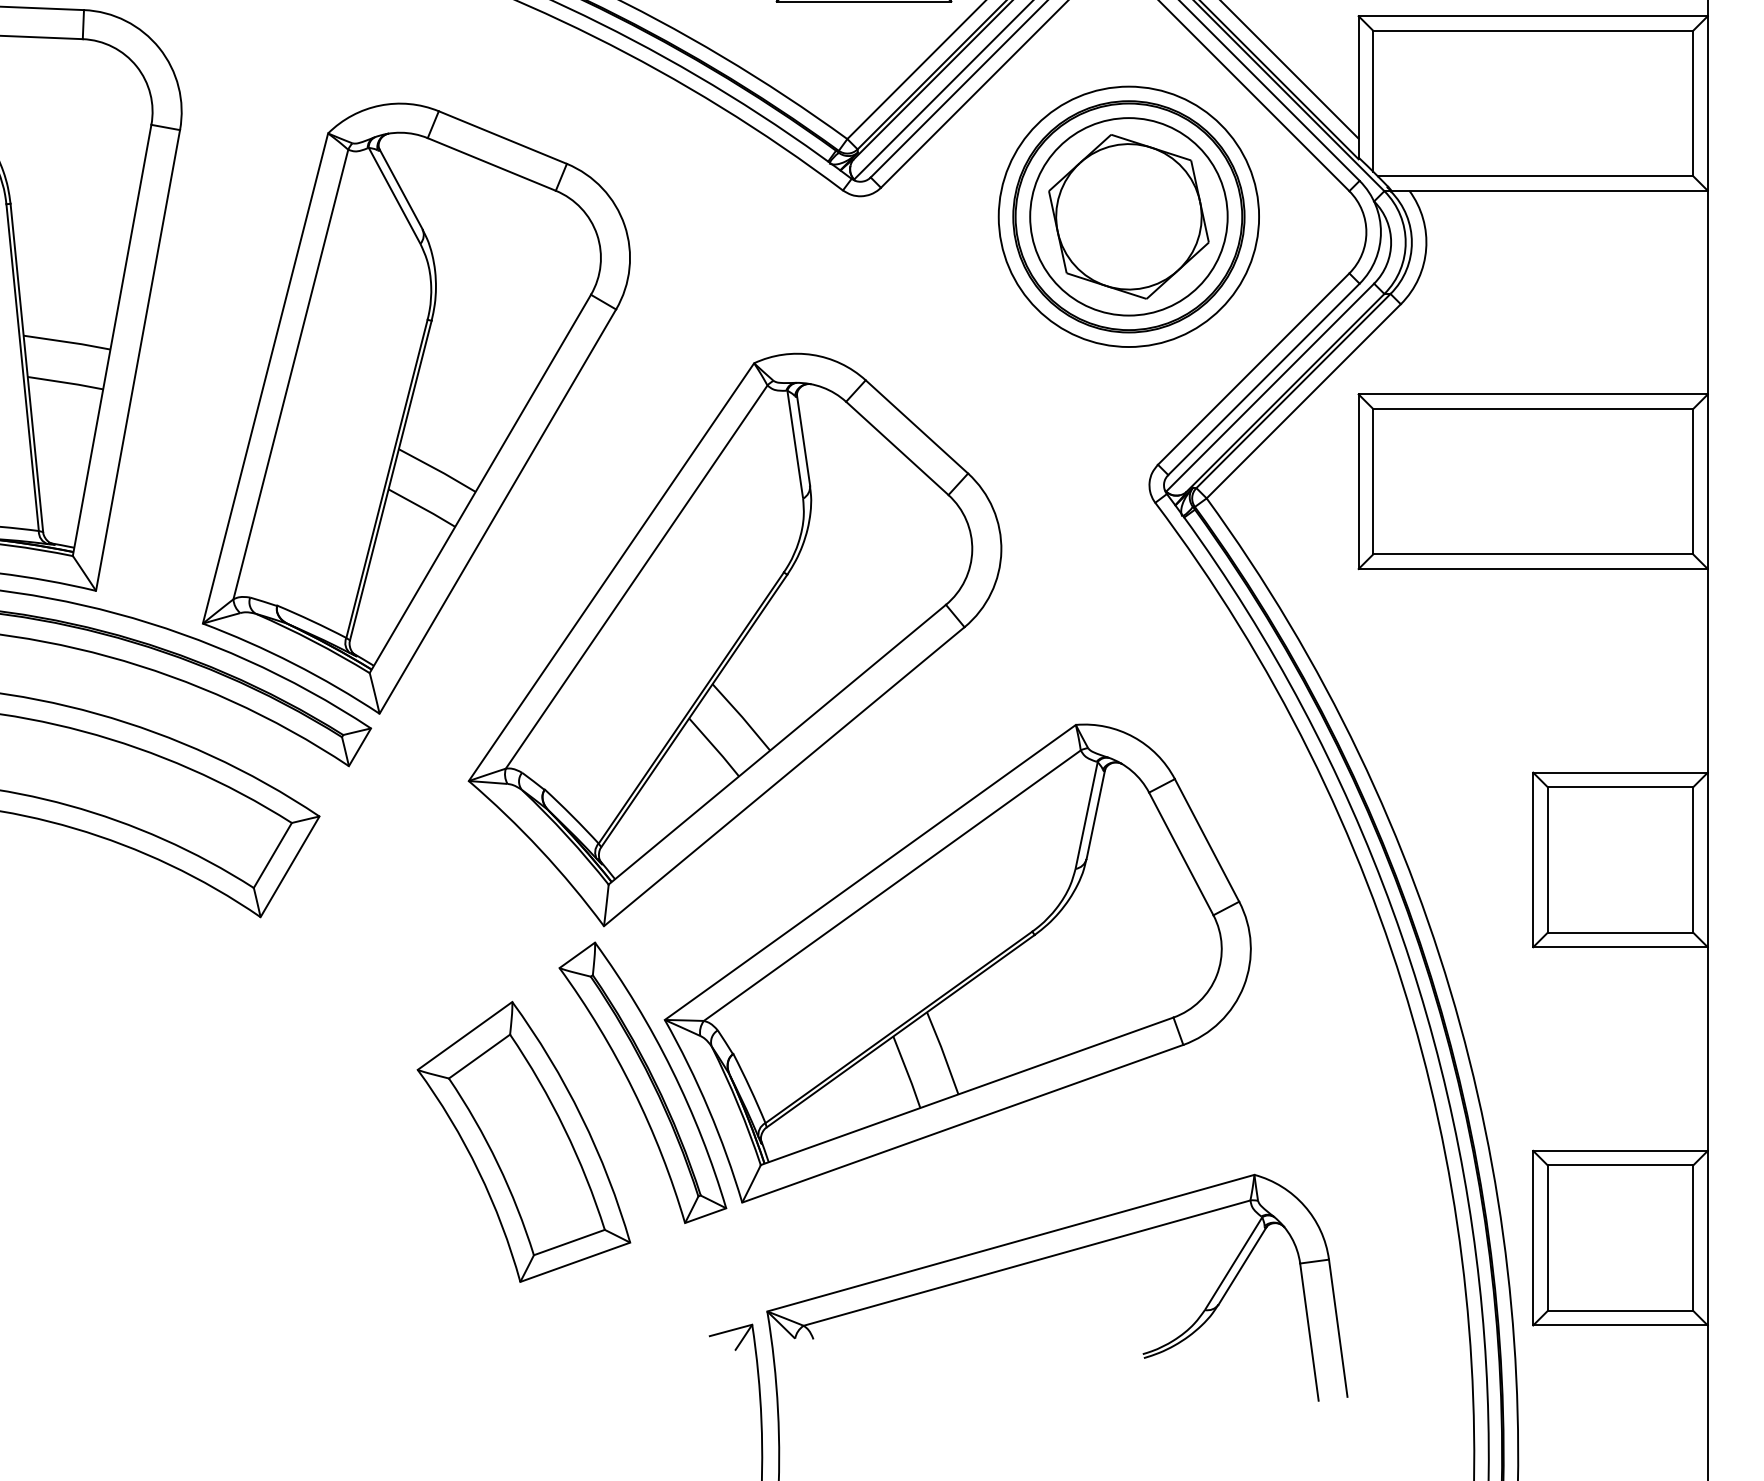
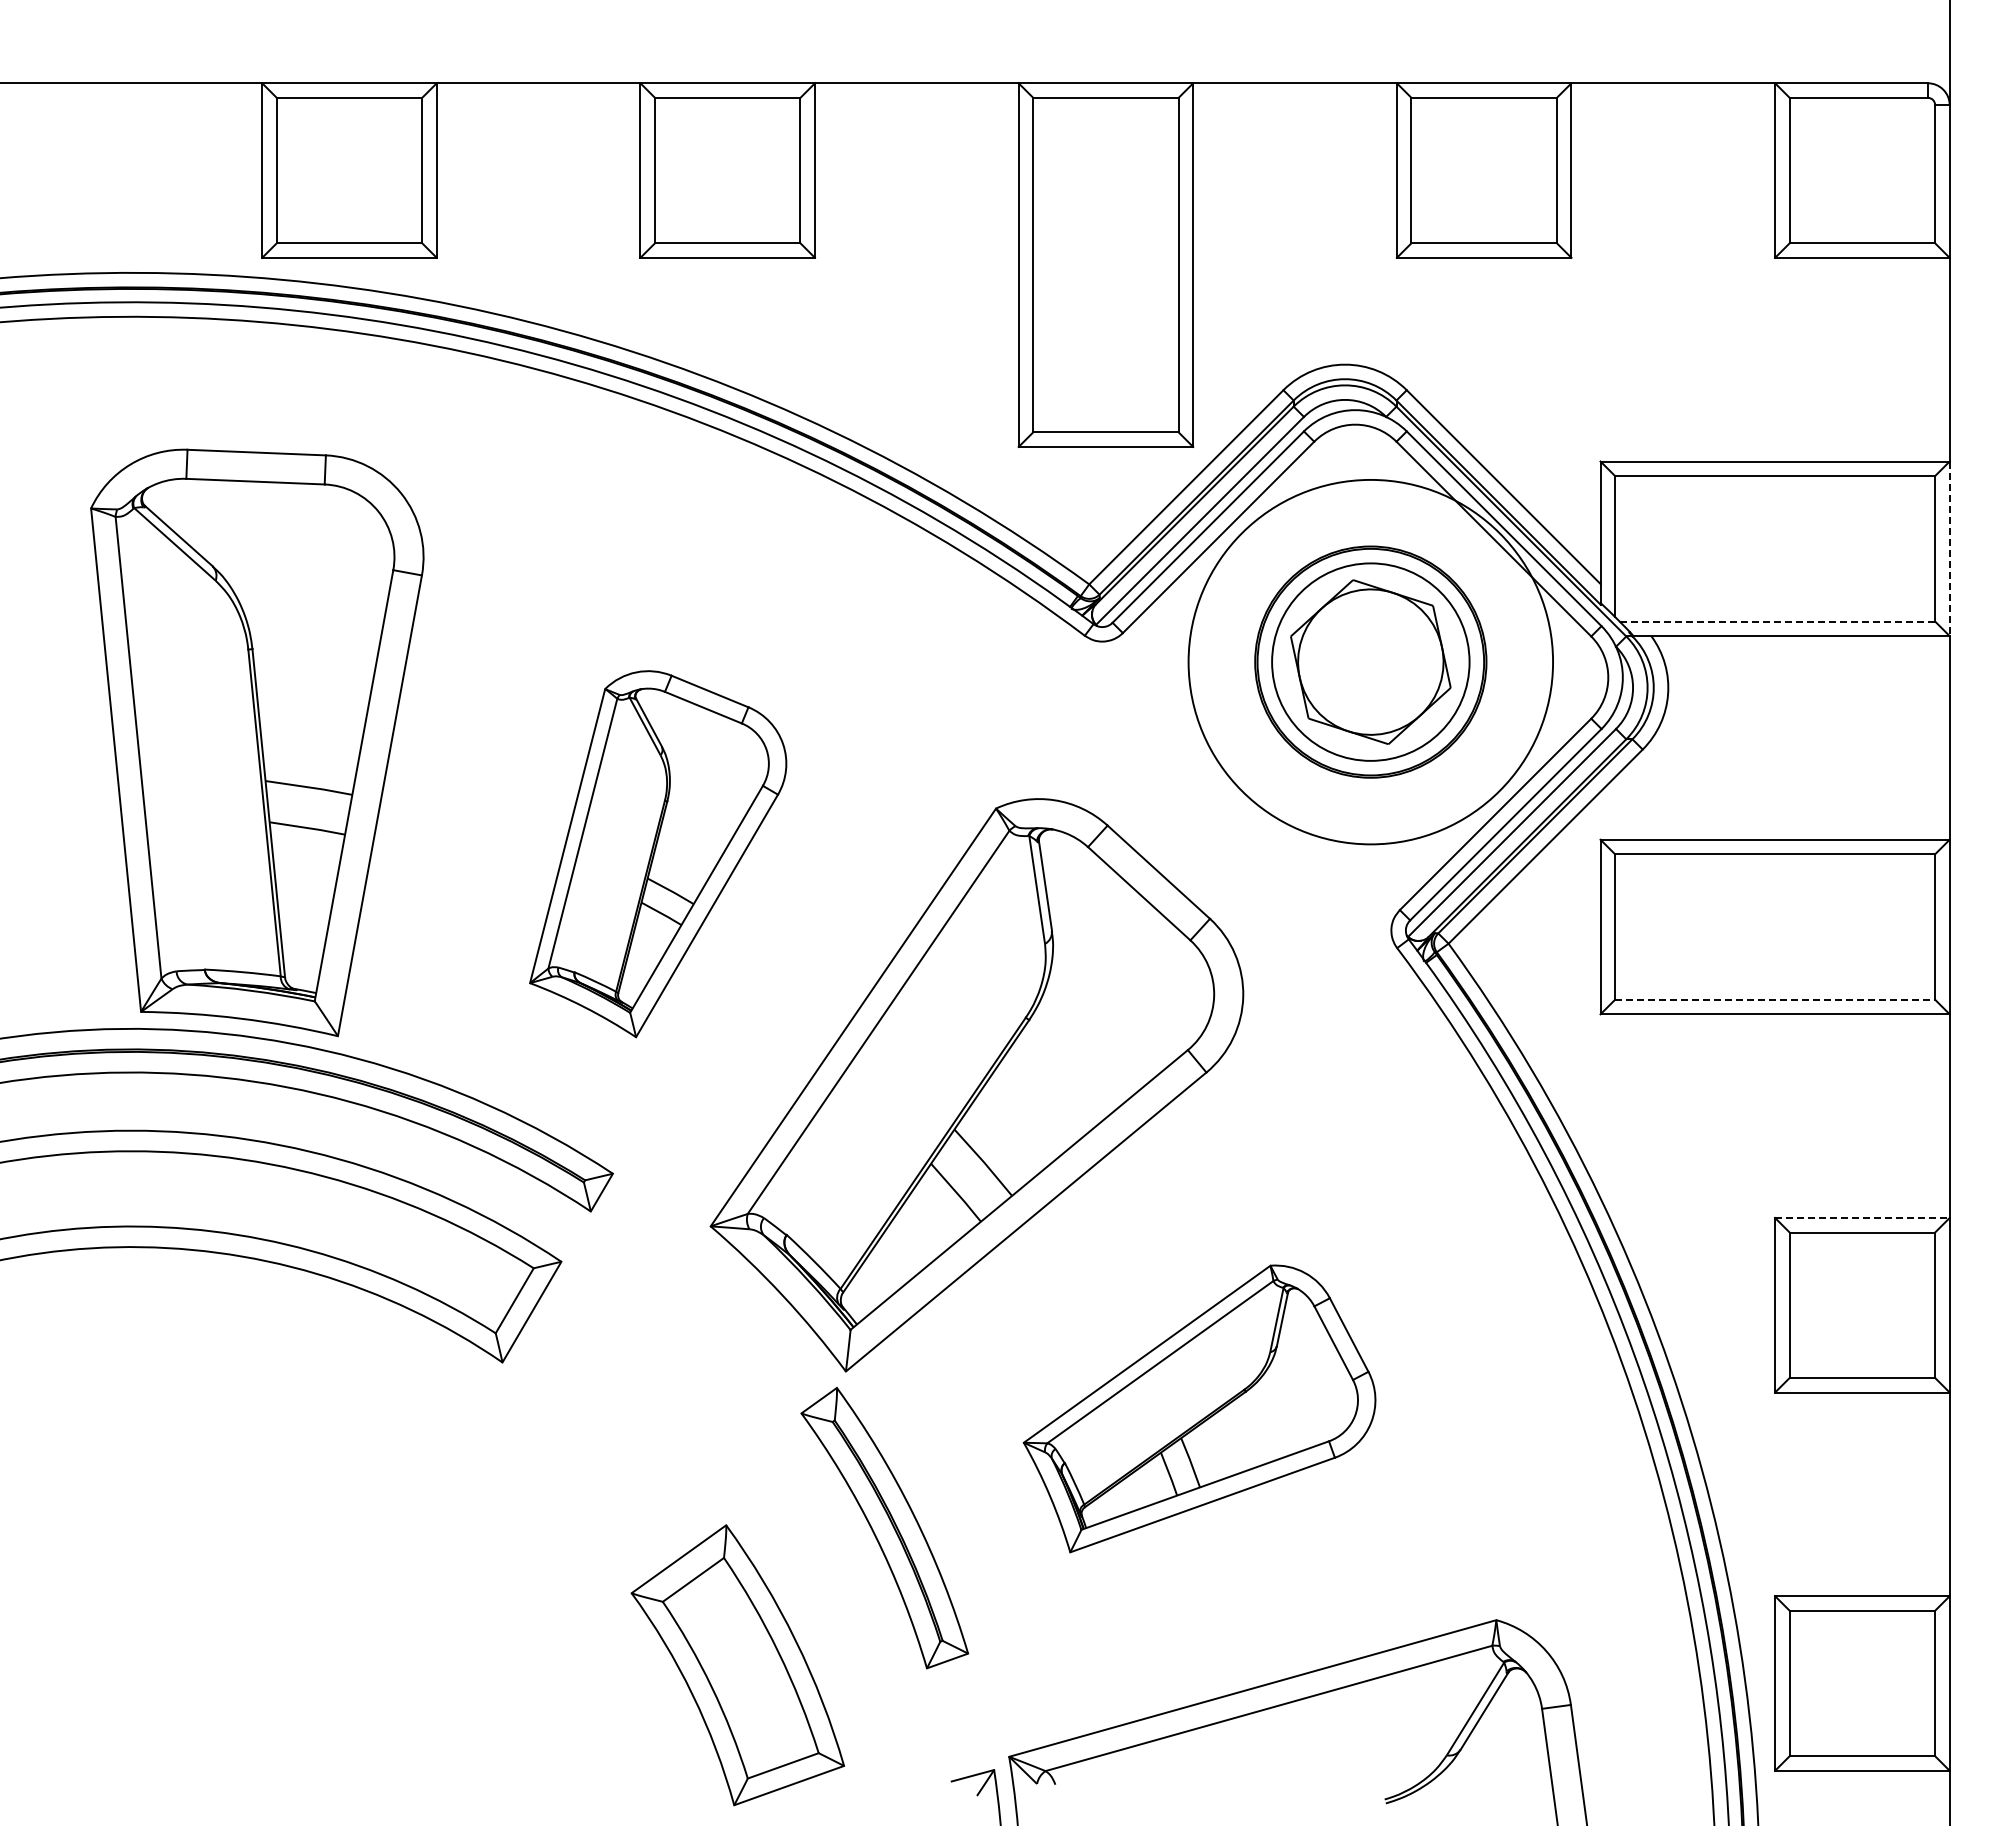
line: (1707, 104) -> (1949, 549), solid -> dashed
line: (1535, 176) -> (1777, 621), solid -> dashed
circle: (1128, 216) -> (1370, 661), size x1.4
part: (415, 409) -> (657, 854), size x0.6
line: (1533, 554) -> (1775, 999), solid -> dashed
line: (1620, 772) -> (1862, 1217), solid -> dashed
part: (957, 963) -> (1199, 1408), size x0.6
part: (523, 1142) -> (737, 1665), moved

